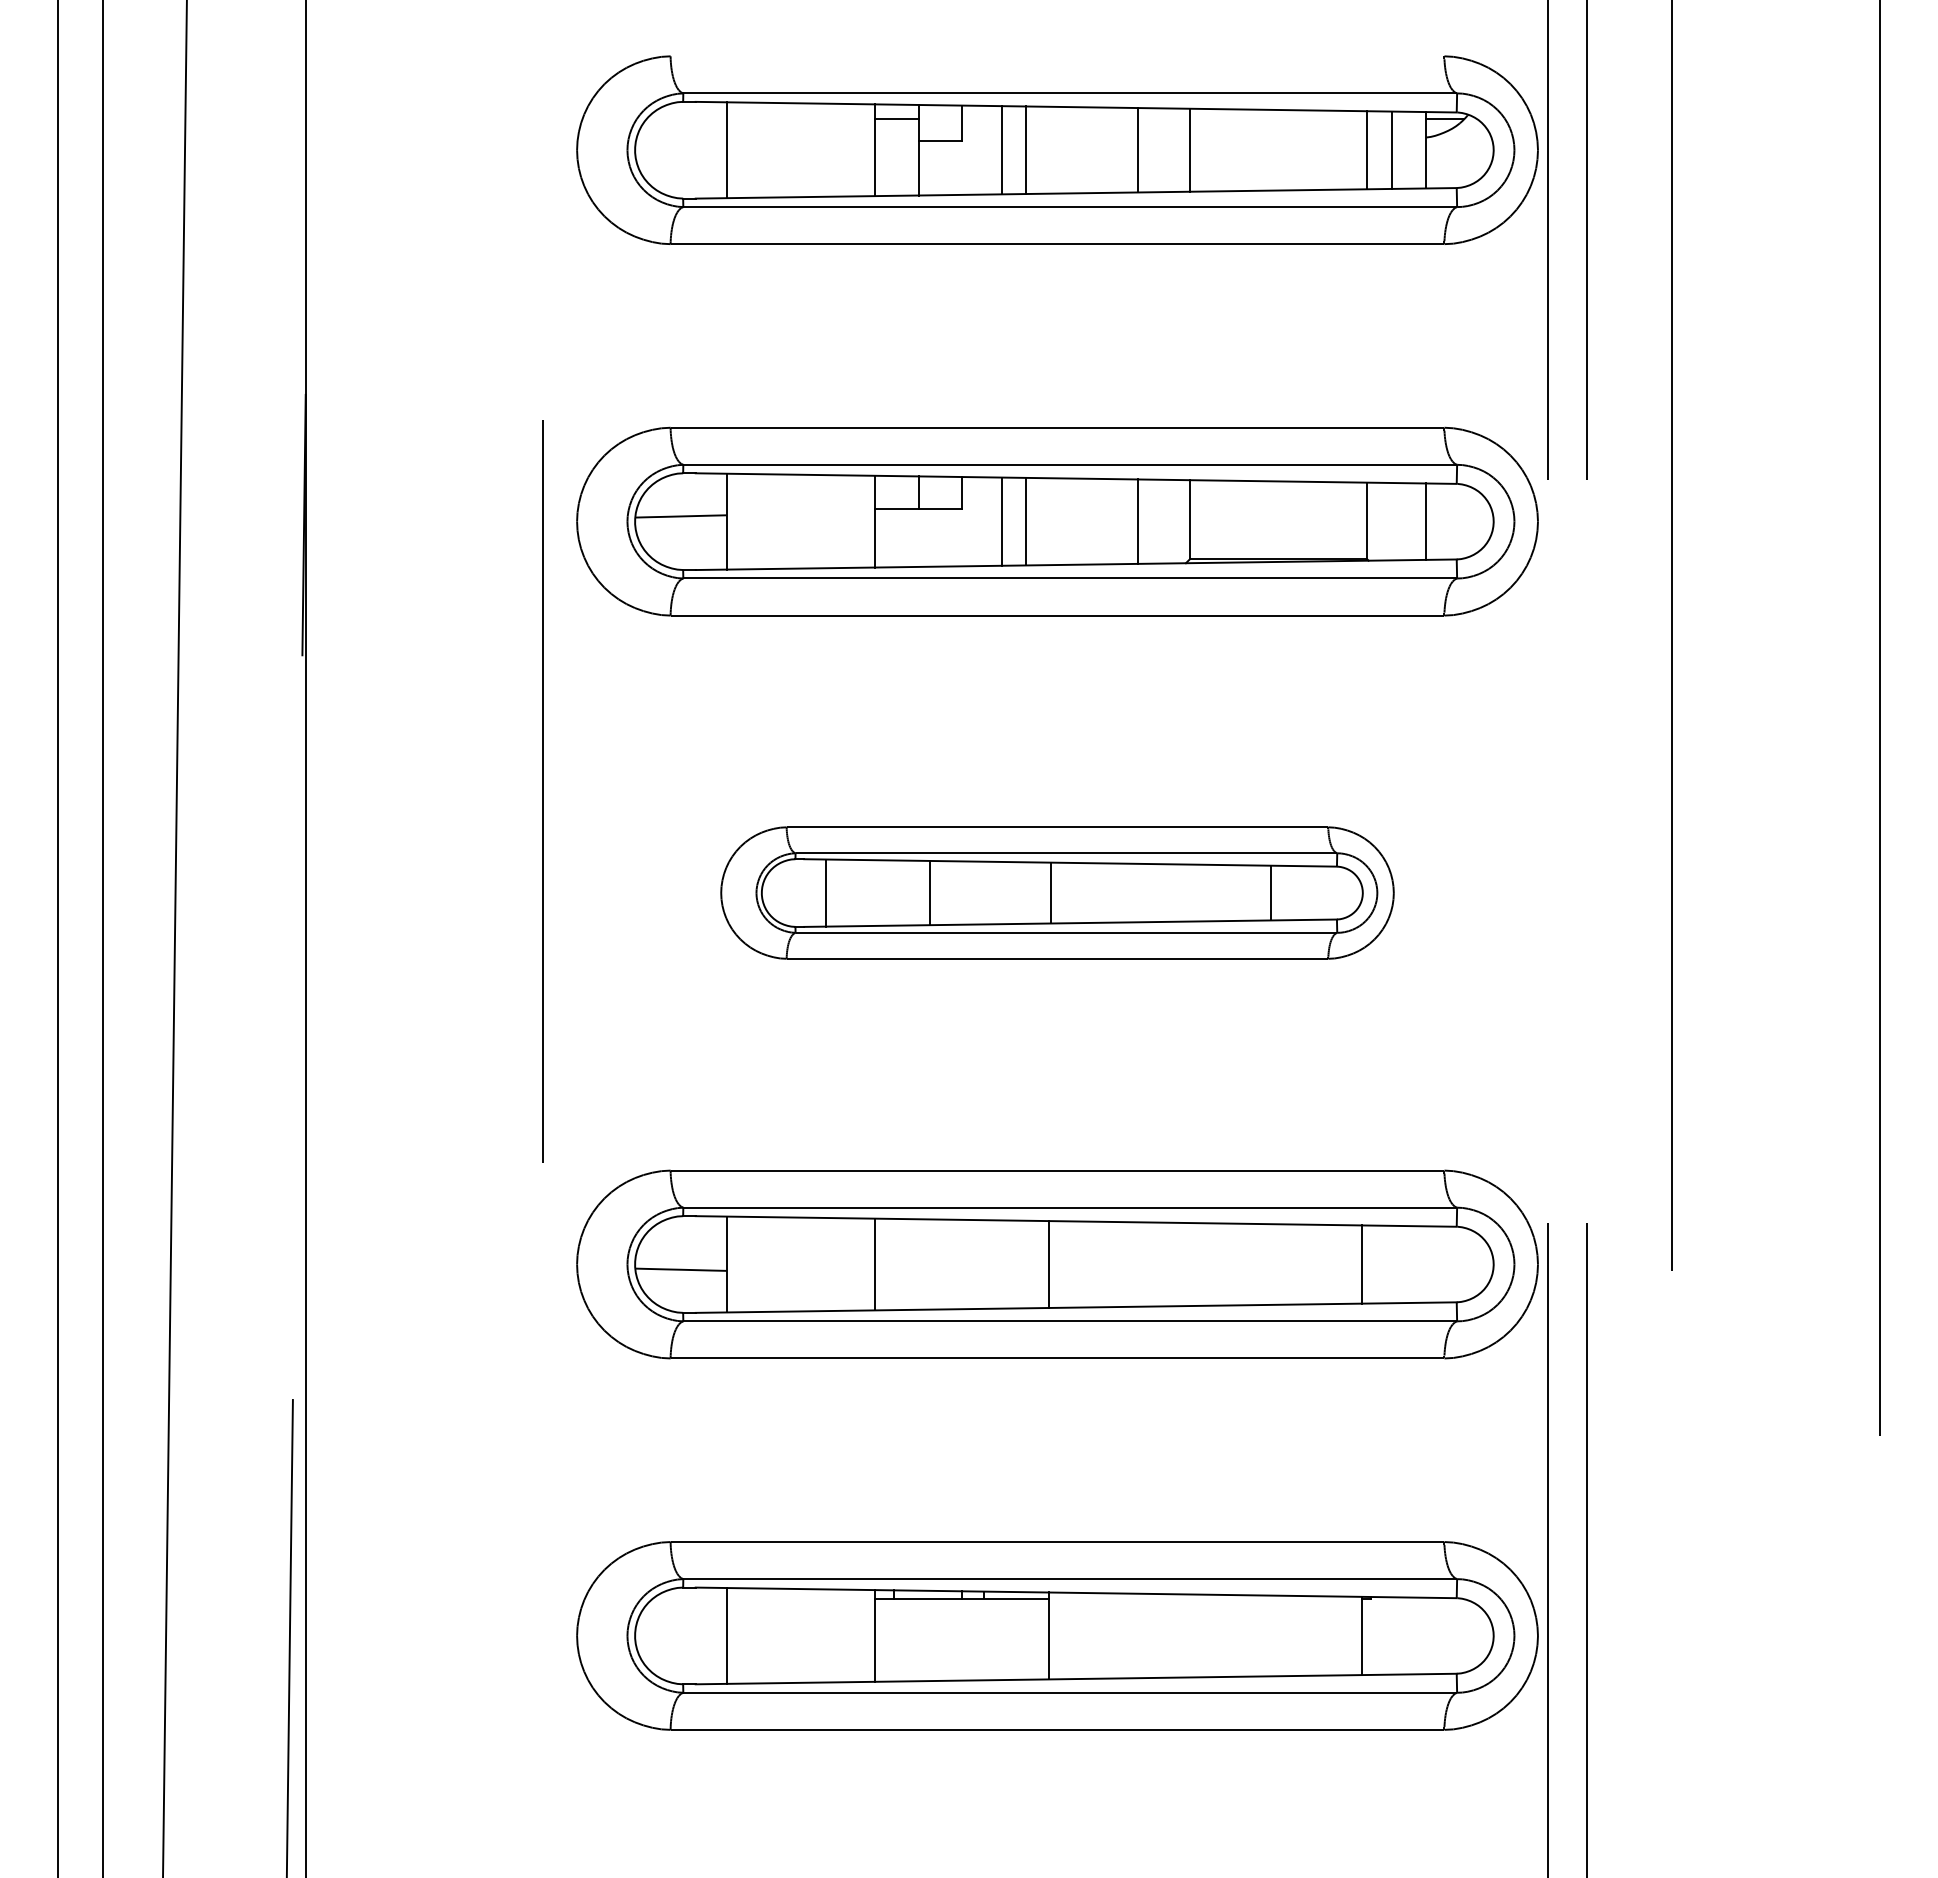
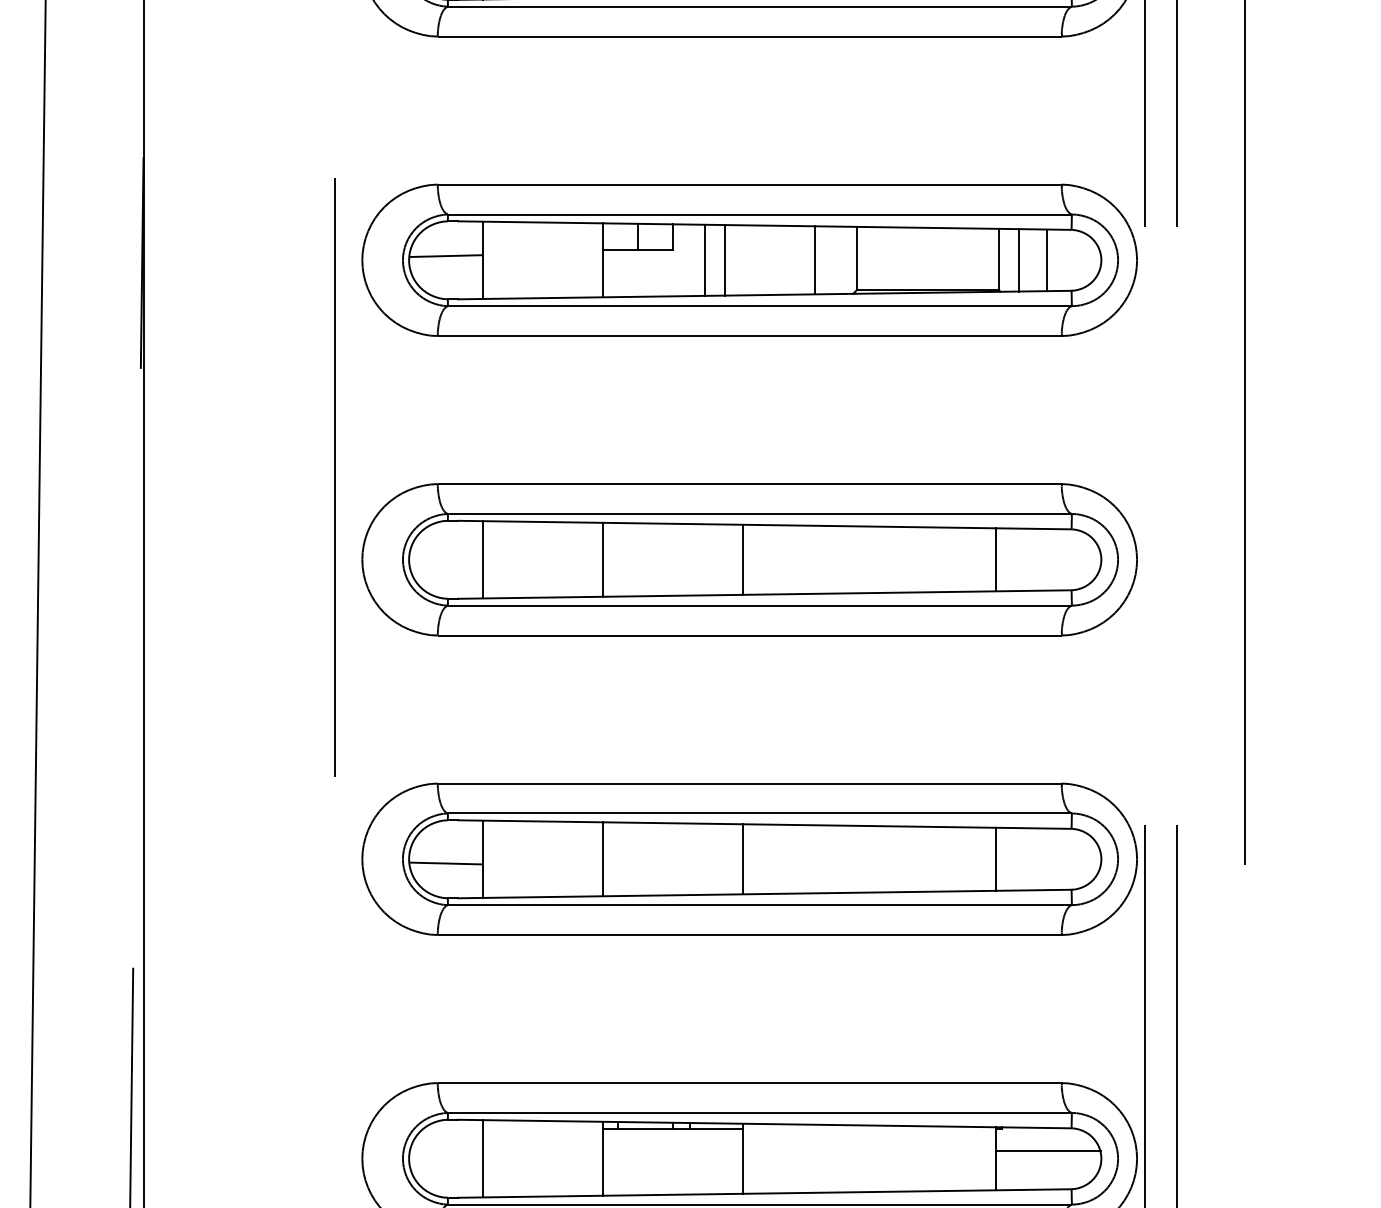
line: (1391, 521) -> (1018, 260), added
part: (1057, 892) -> (749, 559), size x1.43
line: (1427, 1626) -> (1048, 1151), added

